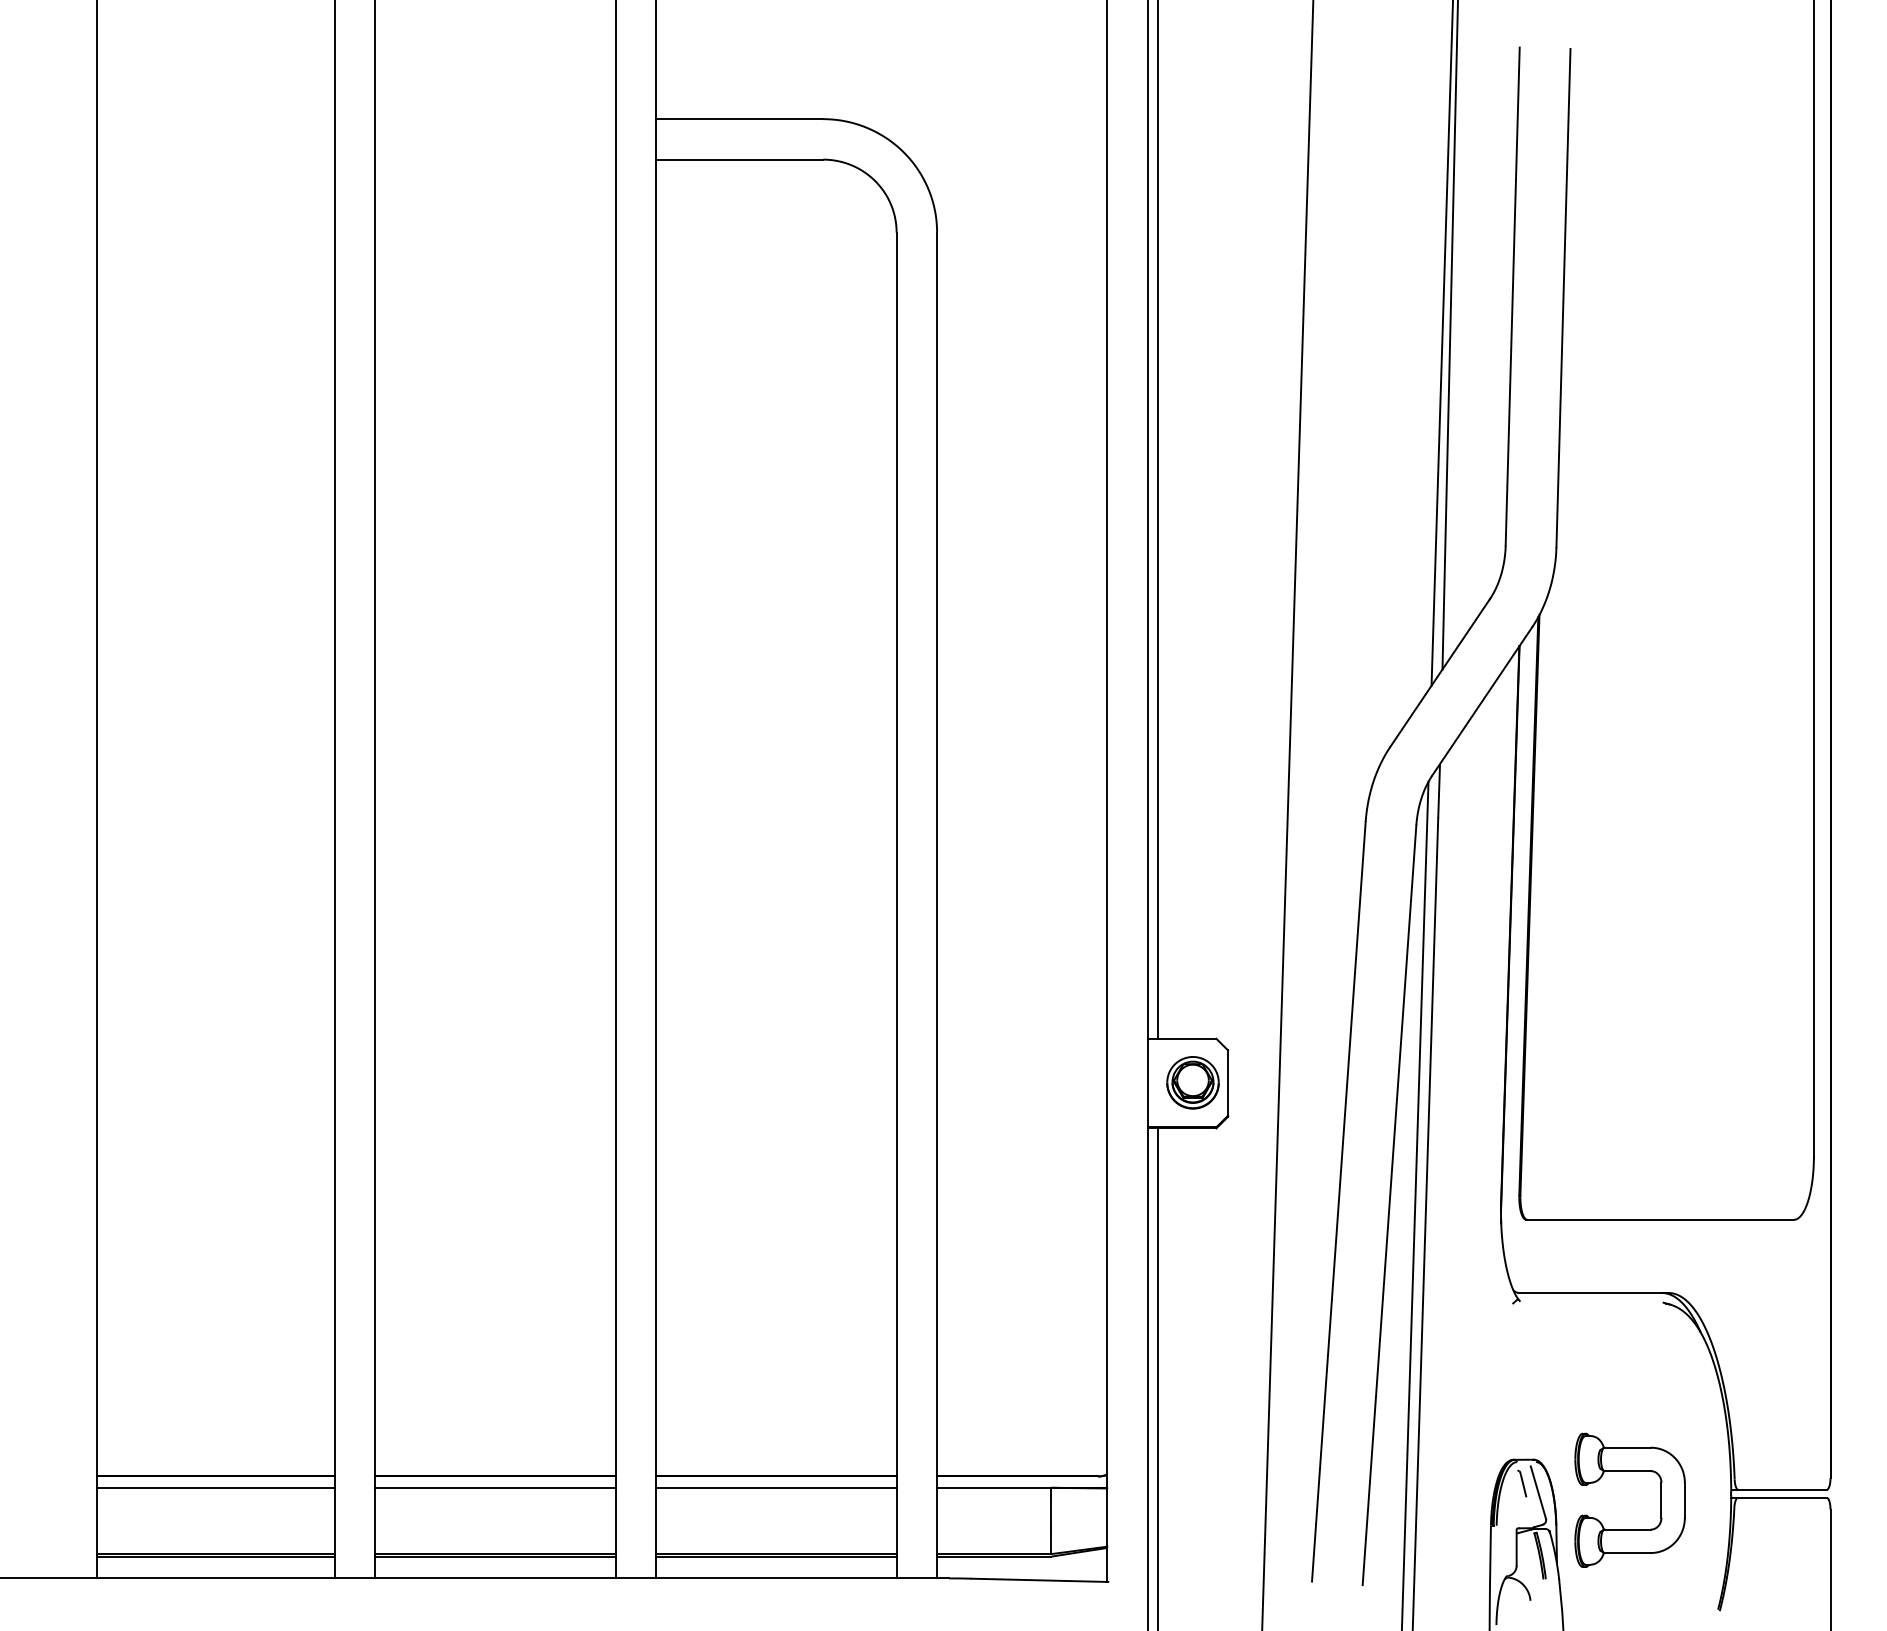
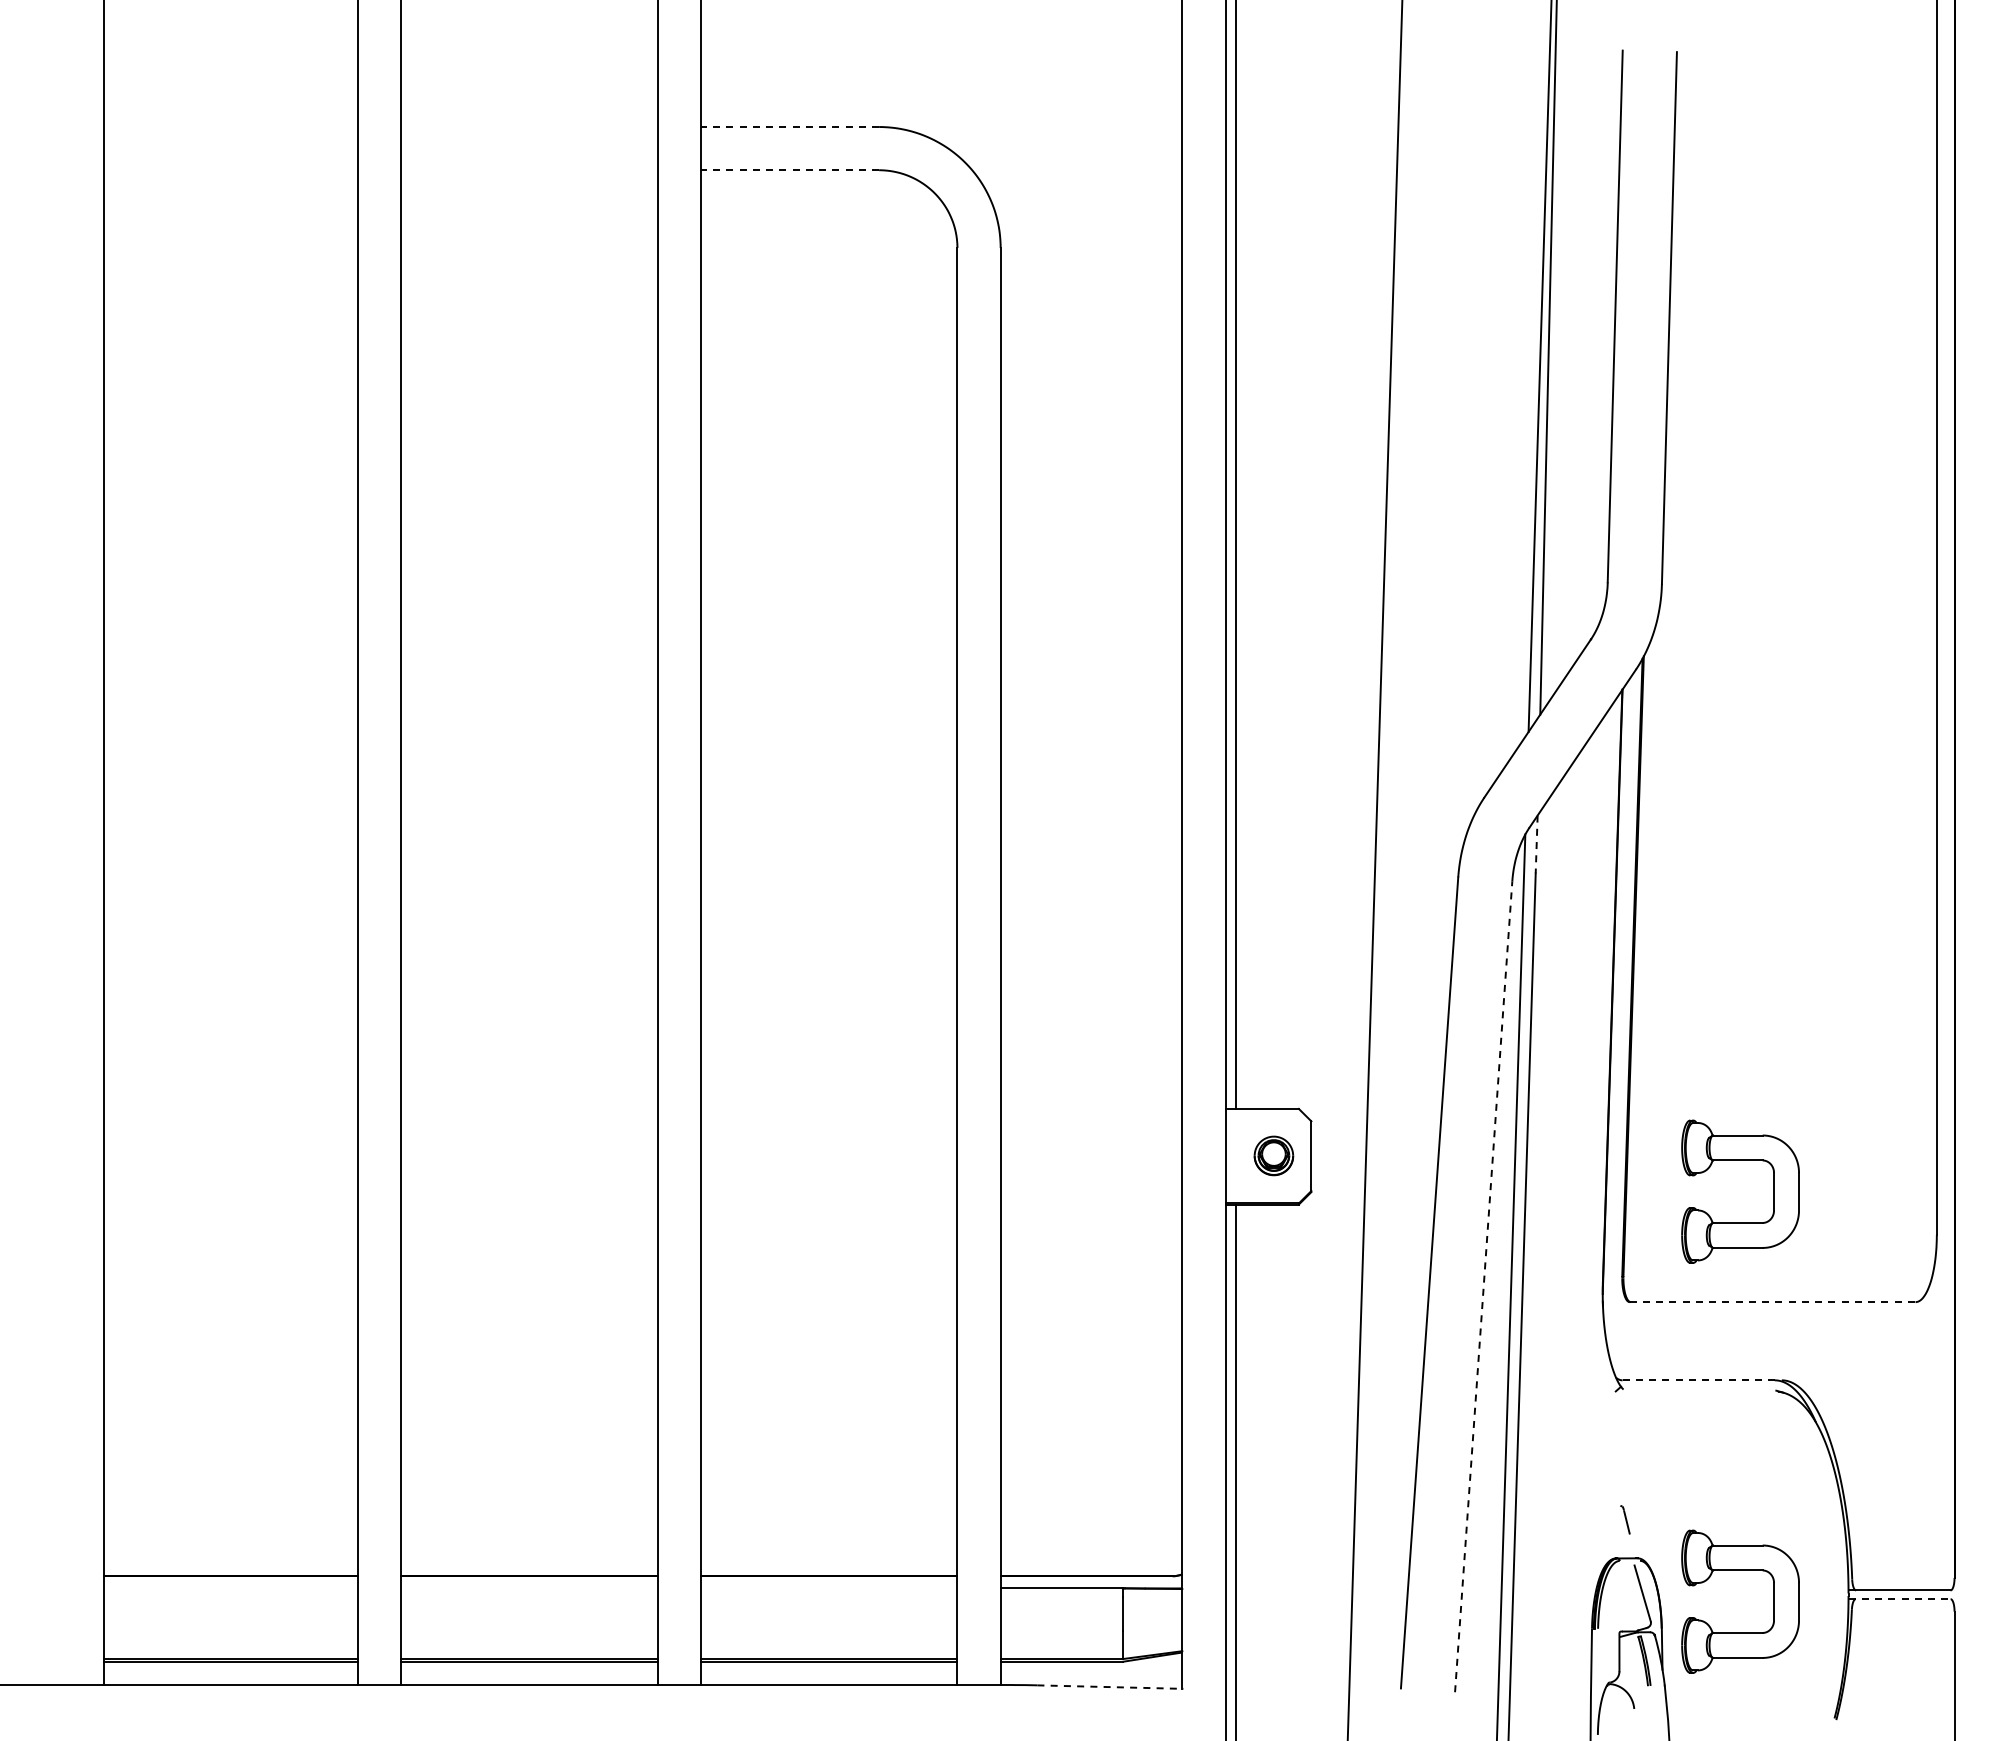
line: (739, 119) -> (789, 127), solid -> dashed
line: (739, 159) -> (789, 170), solid -> dashed
line: (1438, 791) -> (1536, 844), solid -> dashed
part: (1192, 1082) -> (1273, 1155), size x0.7
part: (1630, 1087) -> (1740, 1160), added
line: (1389, 1205) -> (1483, 1286), solid -> dashed
line: (1659, 1220) -> (1772, 1302), solid -> dashed
line: (1594, 1293) -> (1702, 1380), solid -> dashed
part: (1522, 1483) -> (1625, 1519), moved
line: (215, 1487) -> (230, 1588), removed
line: (495, 1487) -> (529, 1588), removed
line: (775, 1487) -> (828, 1588), removed
line: (1778, 1498) -> (1899, 1599), solid -> dashed
line: (1039, 1580) -> (1110, 1687), solid -> dashed

